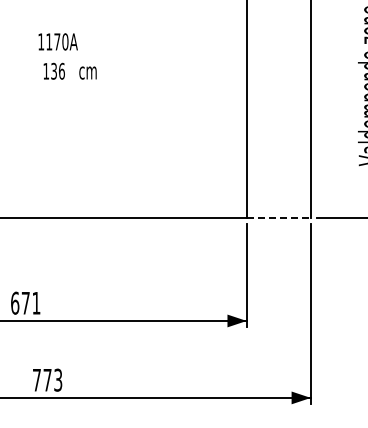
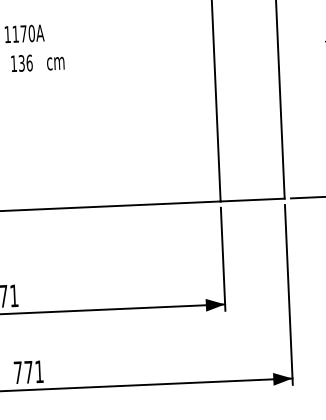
line: (279, 217) -> (253, 199), dashed -> solid
text: (58, 379) -> (39, 371), 773 -> 771

